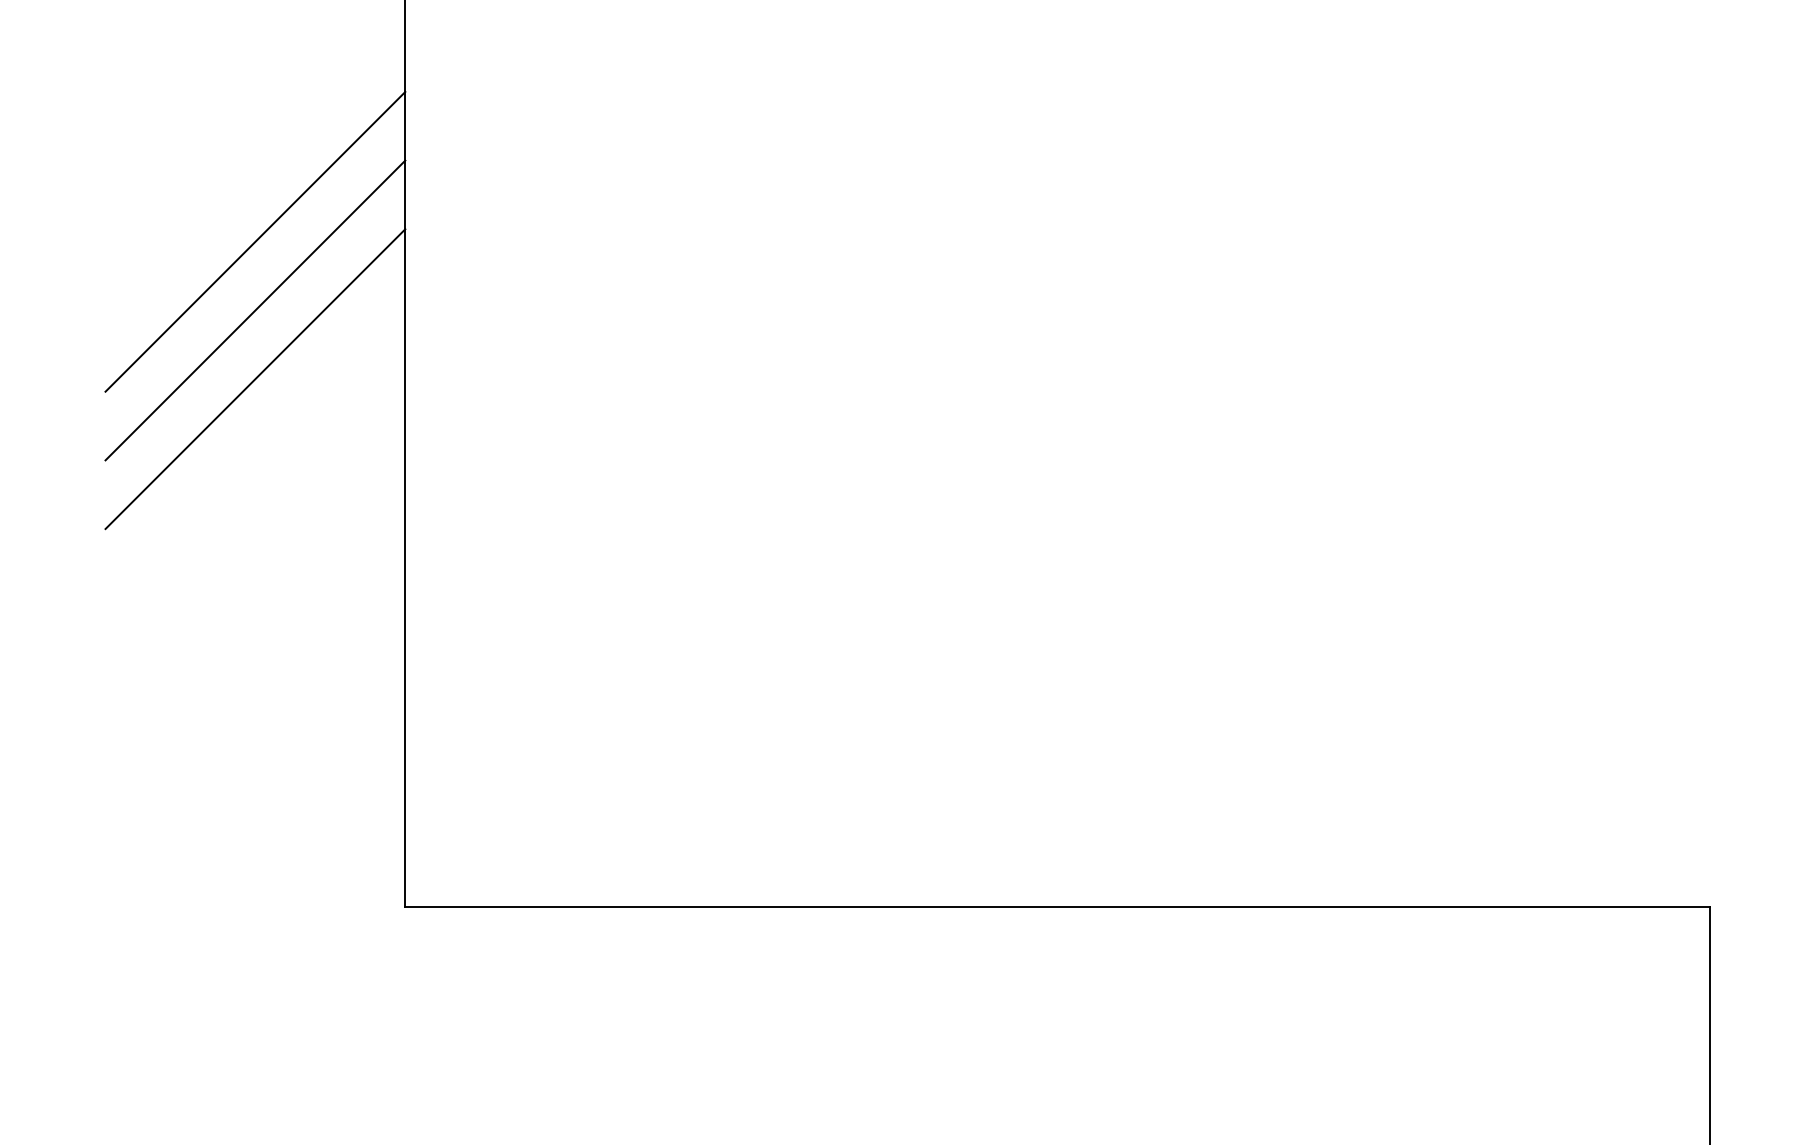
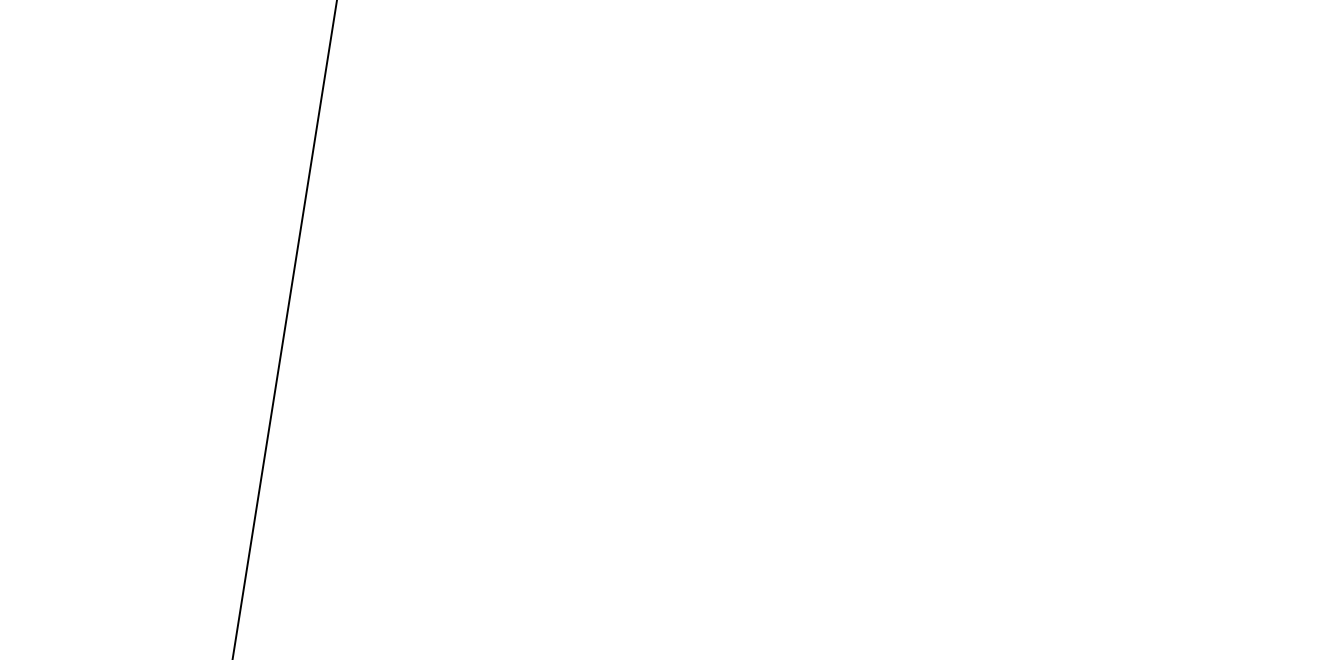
line: (255, 241) -> (197, 166), removed
line: (255, 310) -> (189, 216), removed
line: (255, 379) -> (181, 267), removed

